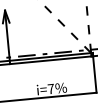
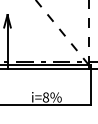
text: (51, 89) -> (46, 97), i=7% -> i=8%

